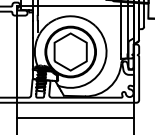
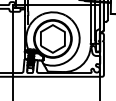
line: (75, 117) -> (56, 87), removed

